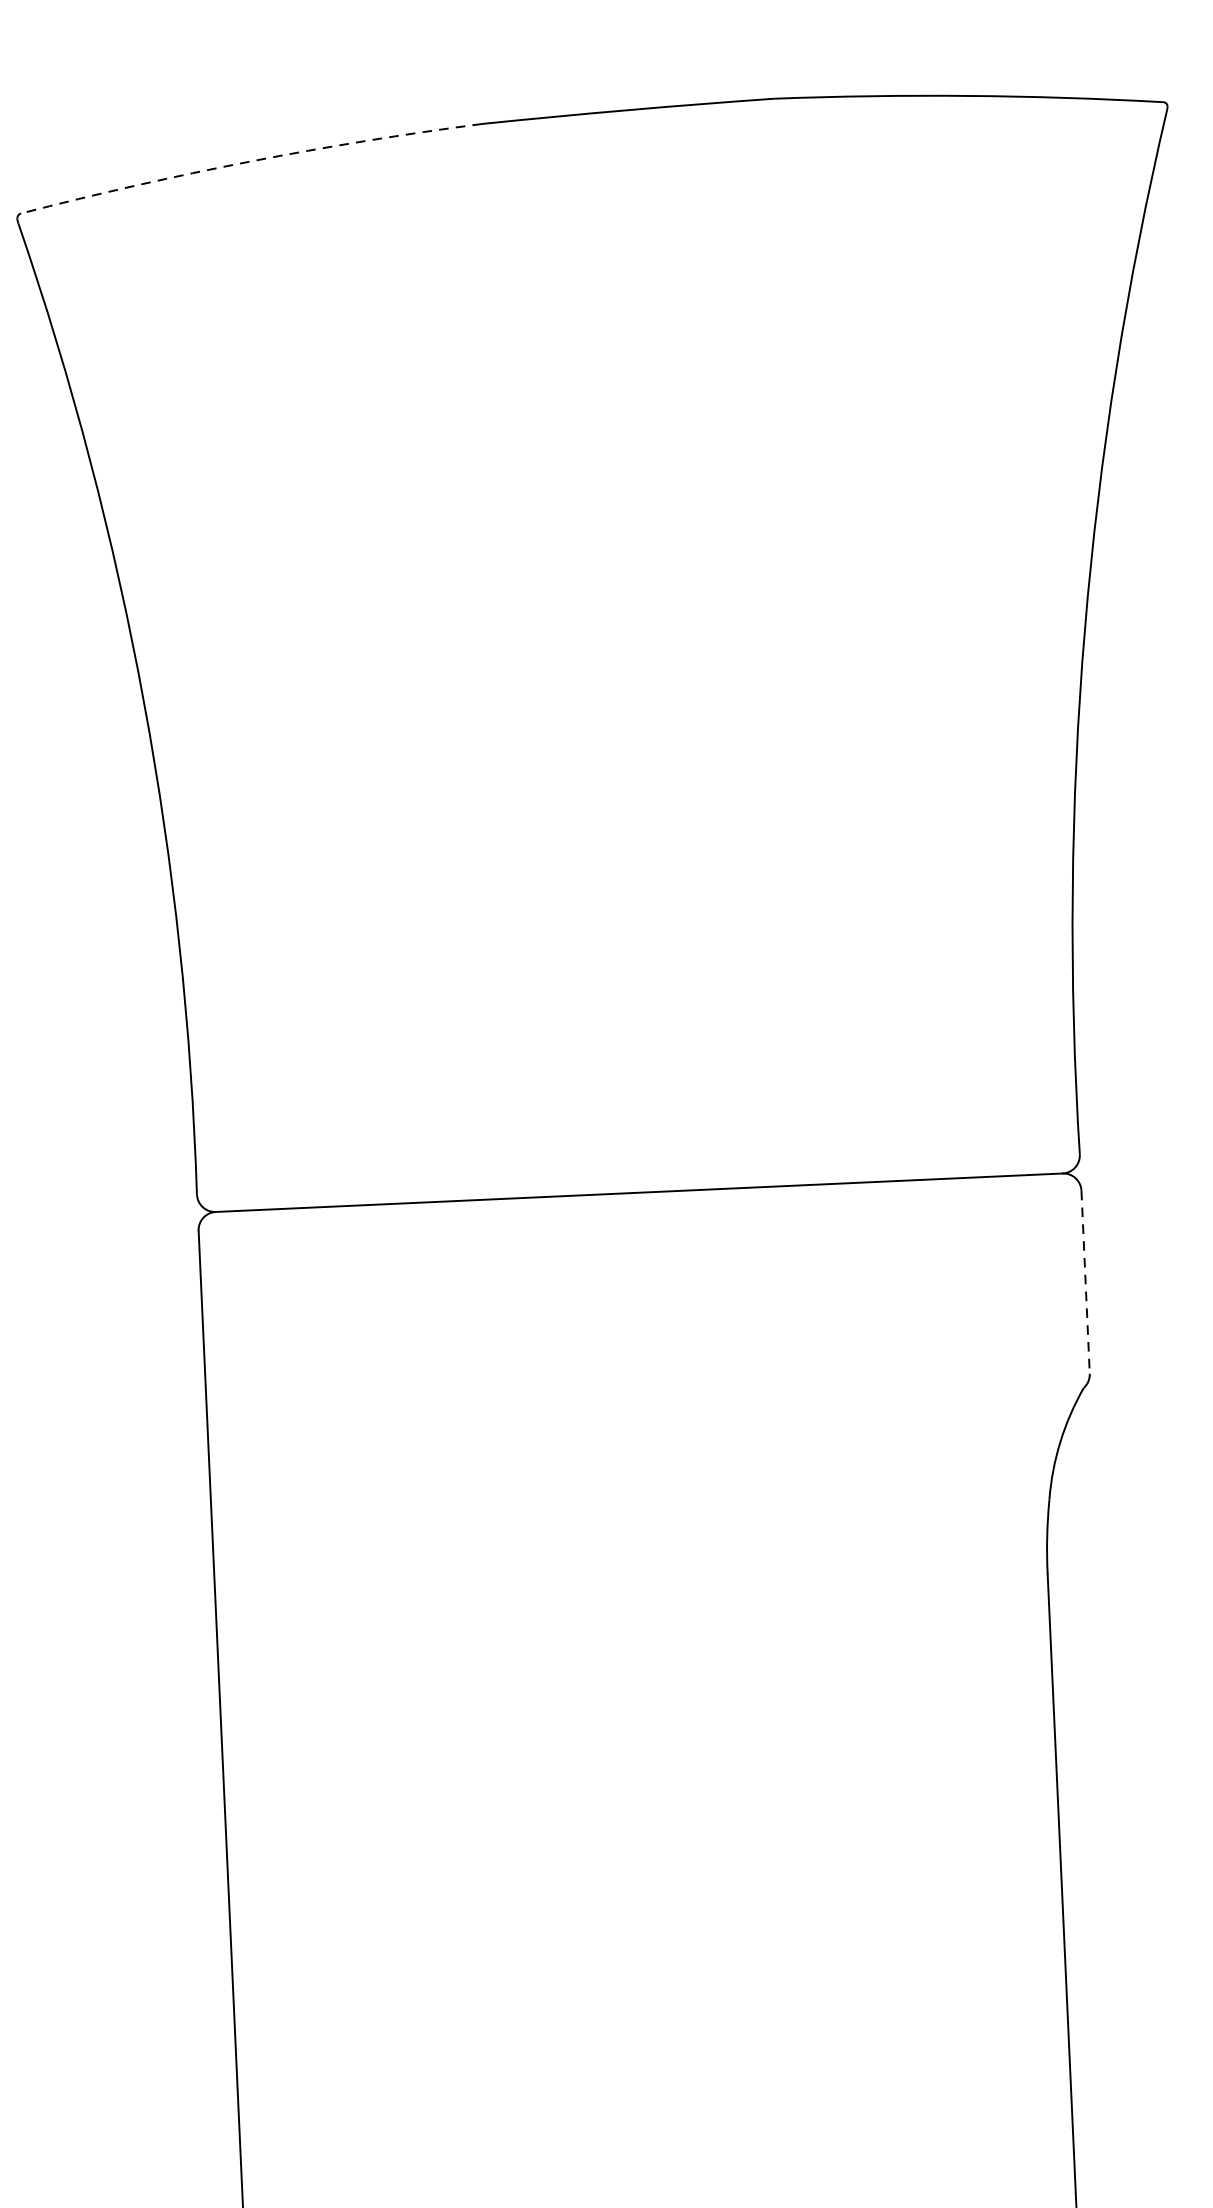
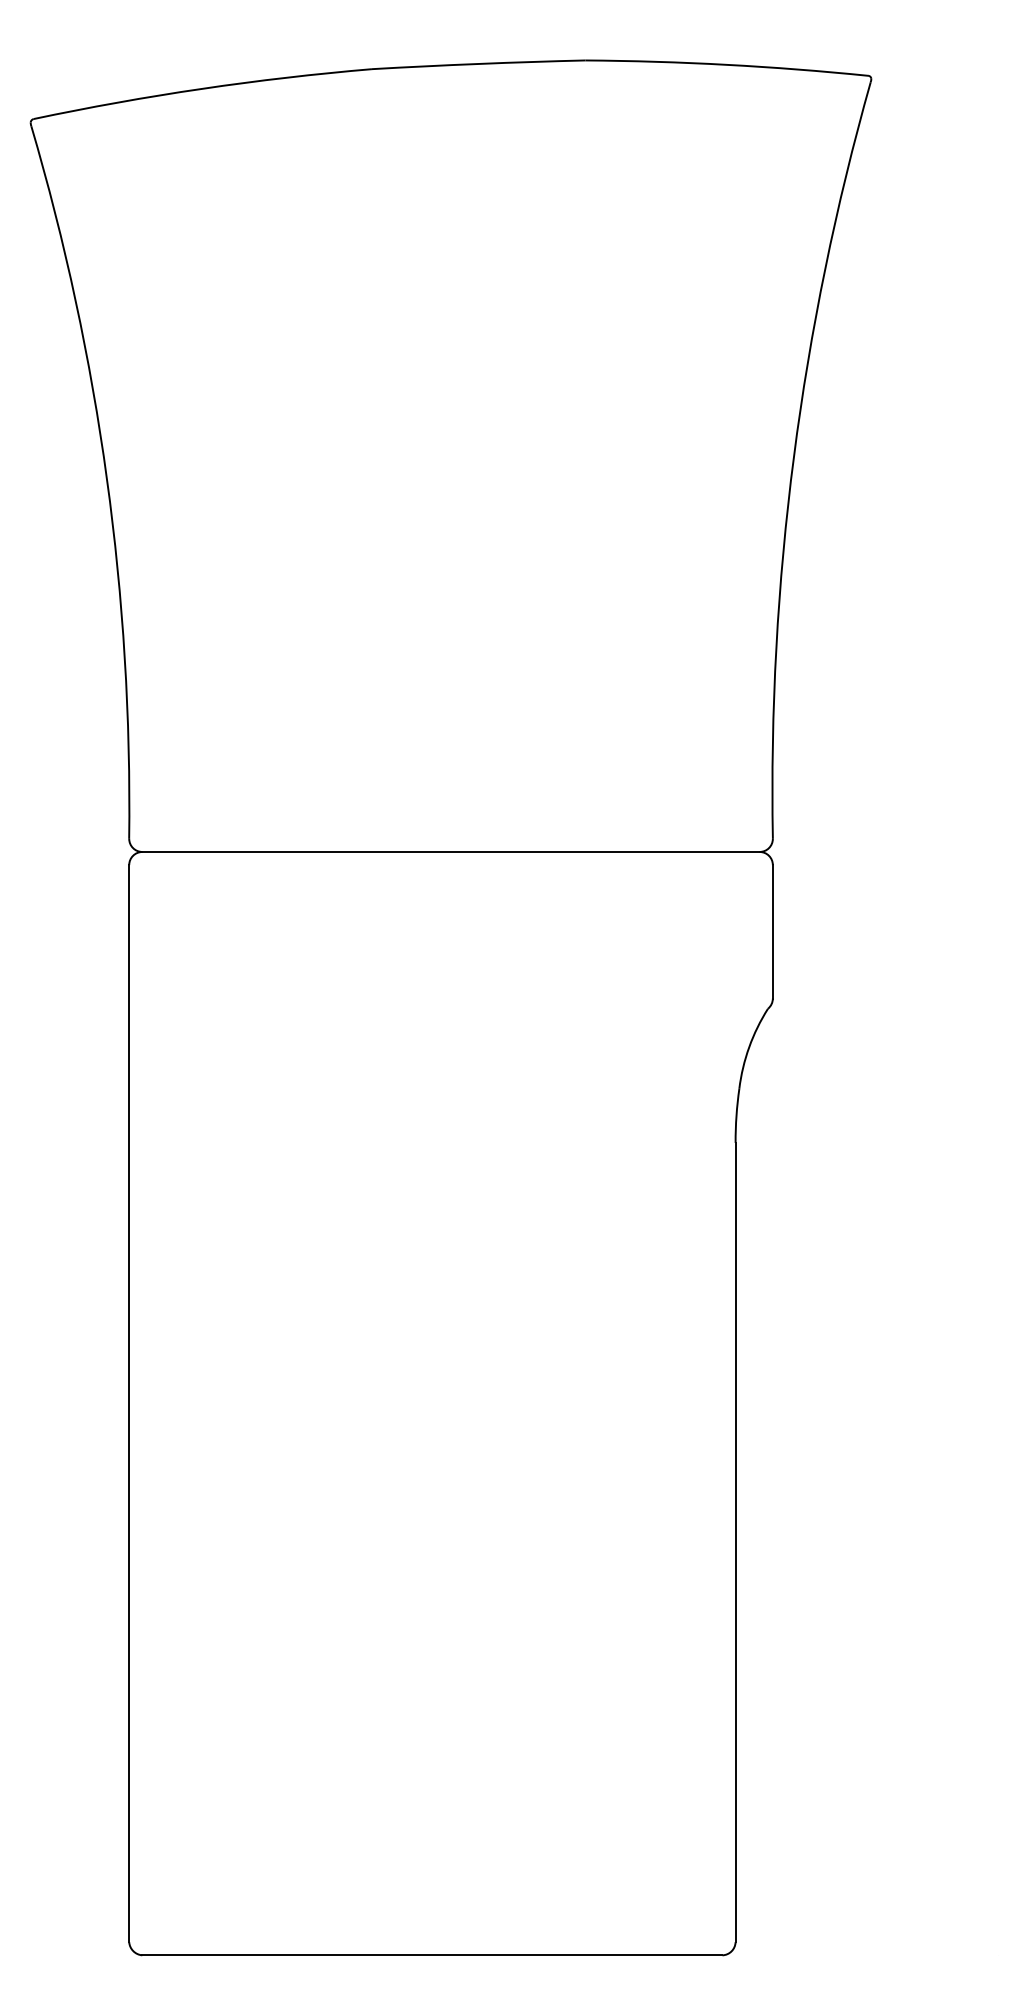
arc: (250, 161) -> (202, 88), dashed -> solid
line: (1085, 1281) -> (772, 931), dashed -> solid

